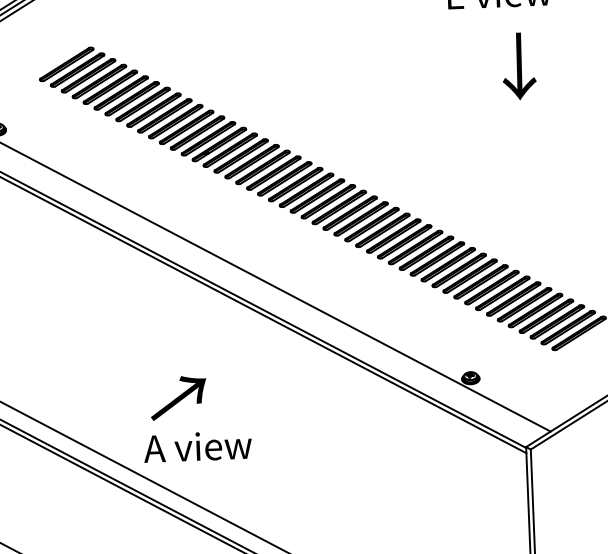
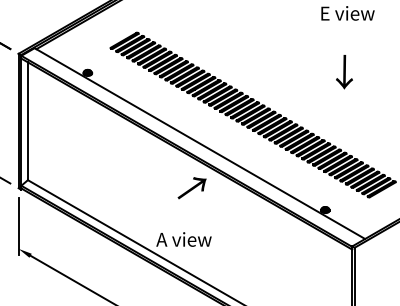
text: (519, 66) -> (344, 72), moved
text: (177, 398) -> (191, 188), moved

